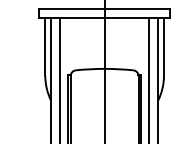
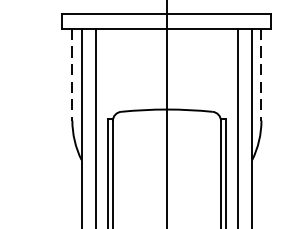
line: (45, 47) -> (72, 75), solid -> dashed
line: (163, 47) -> (260, 75), solid -> dashed

